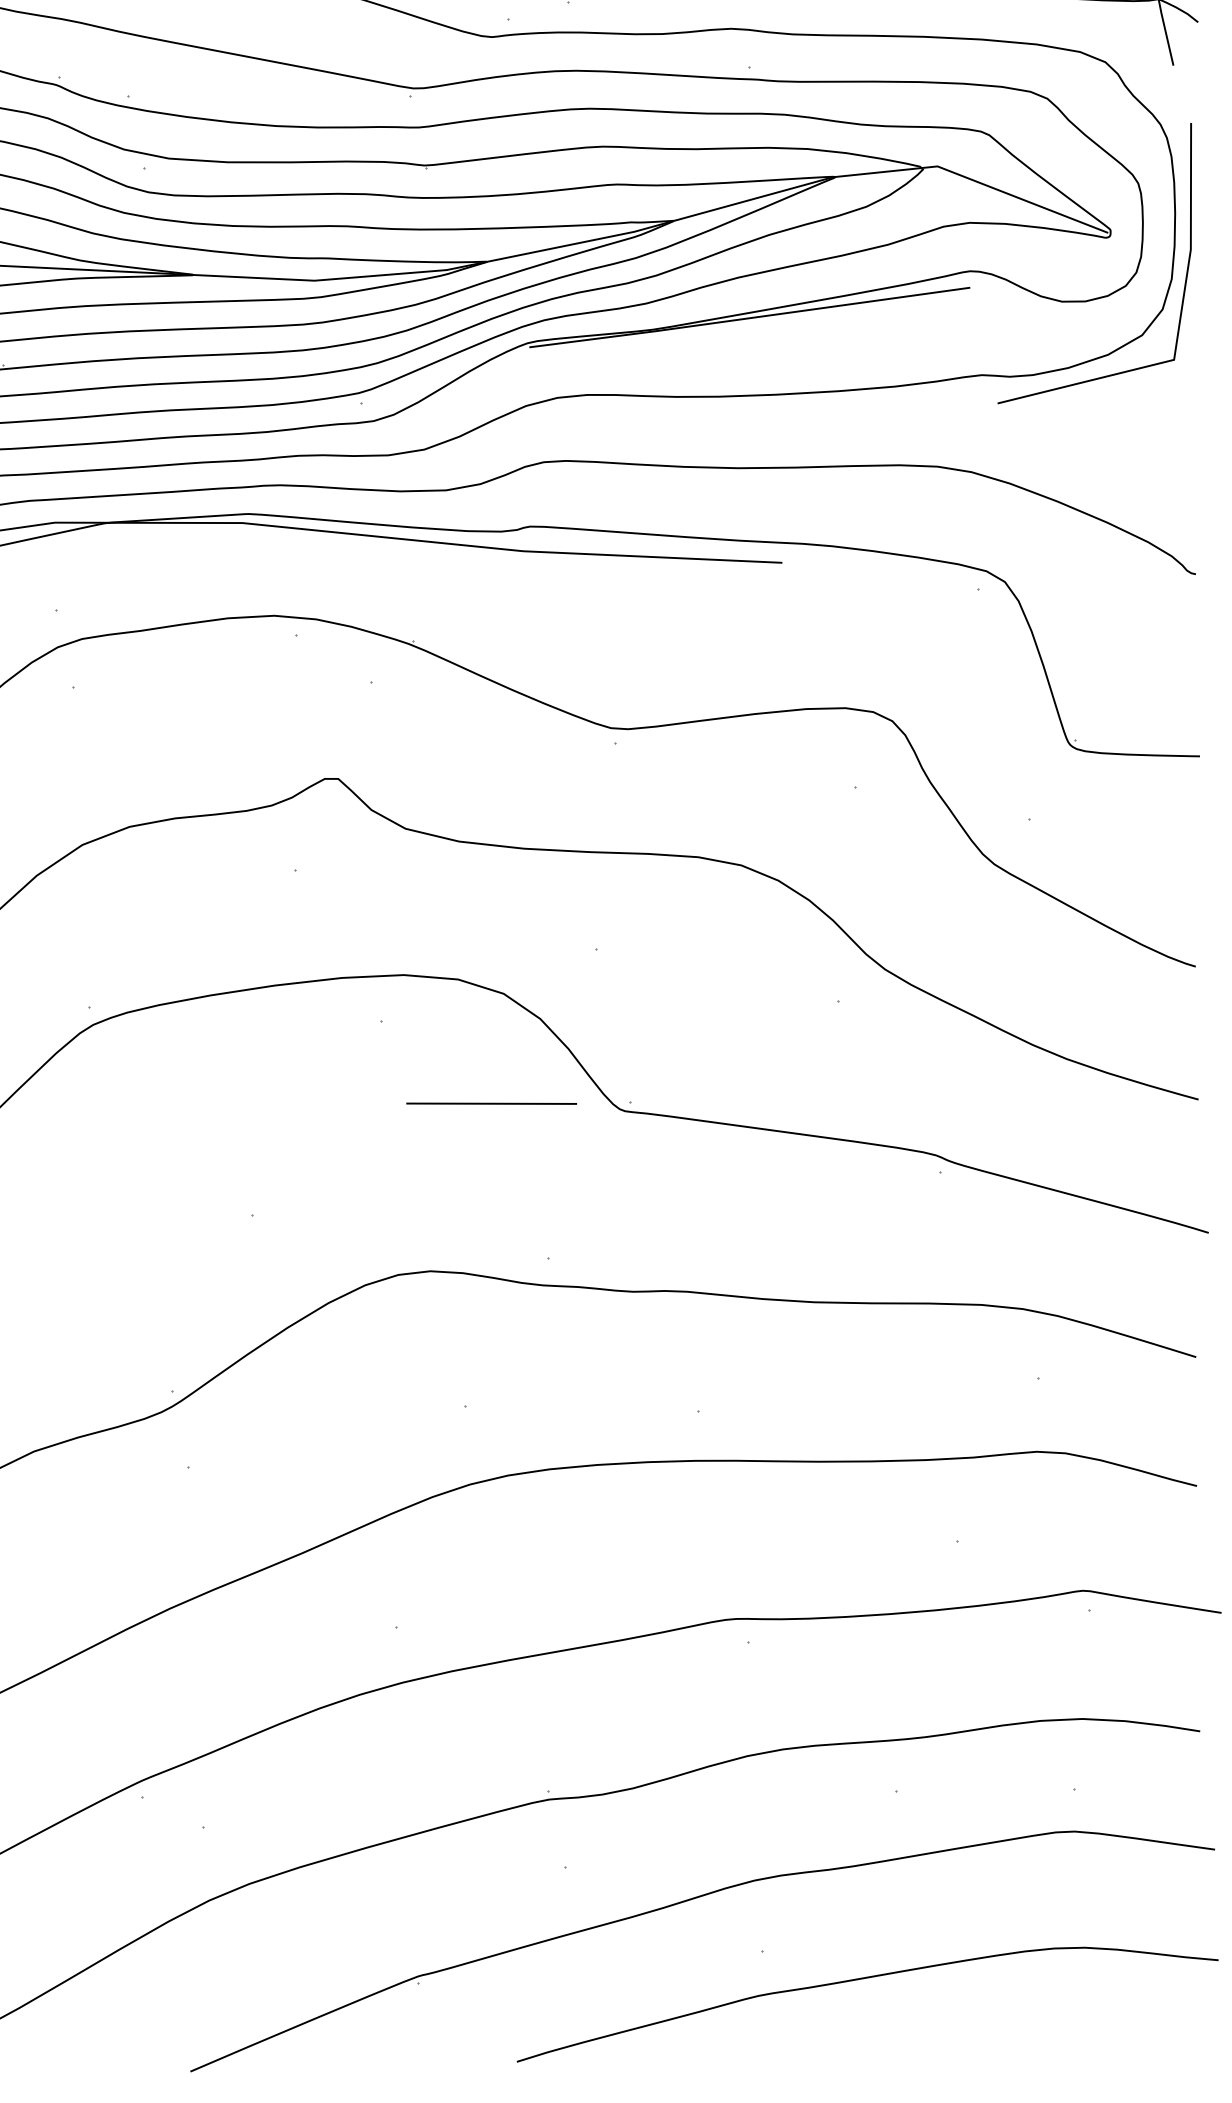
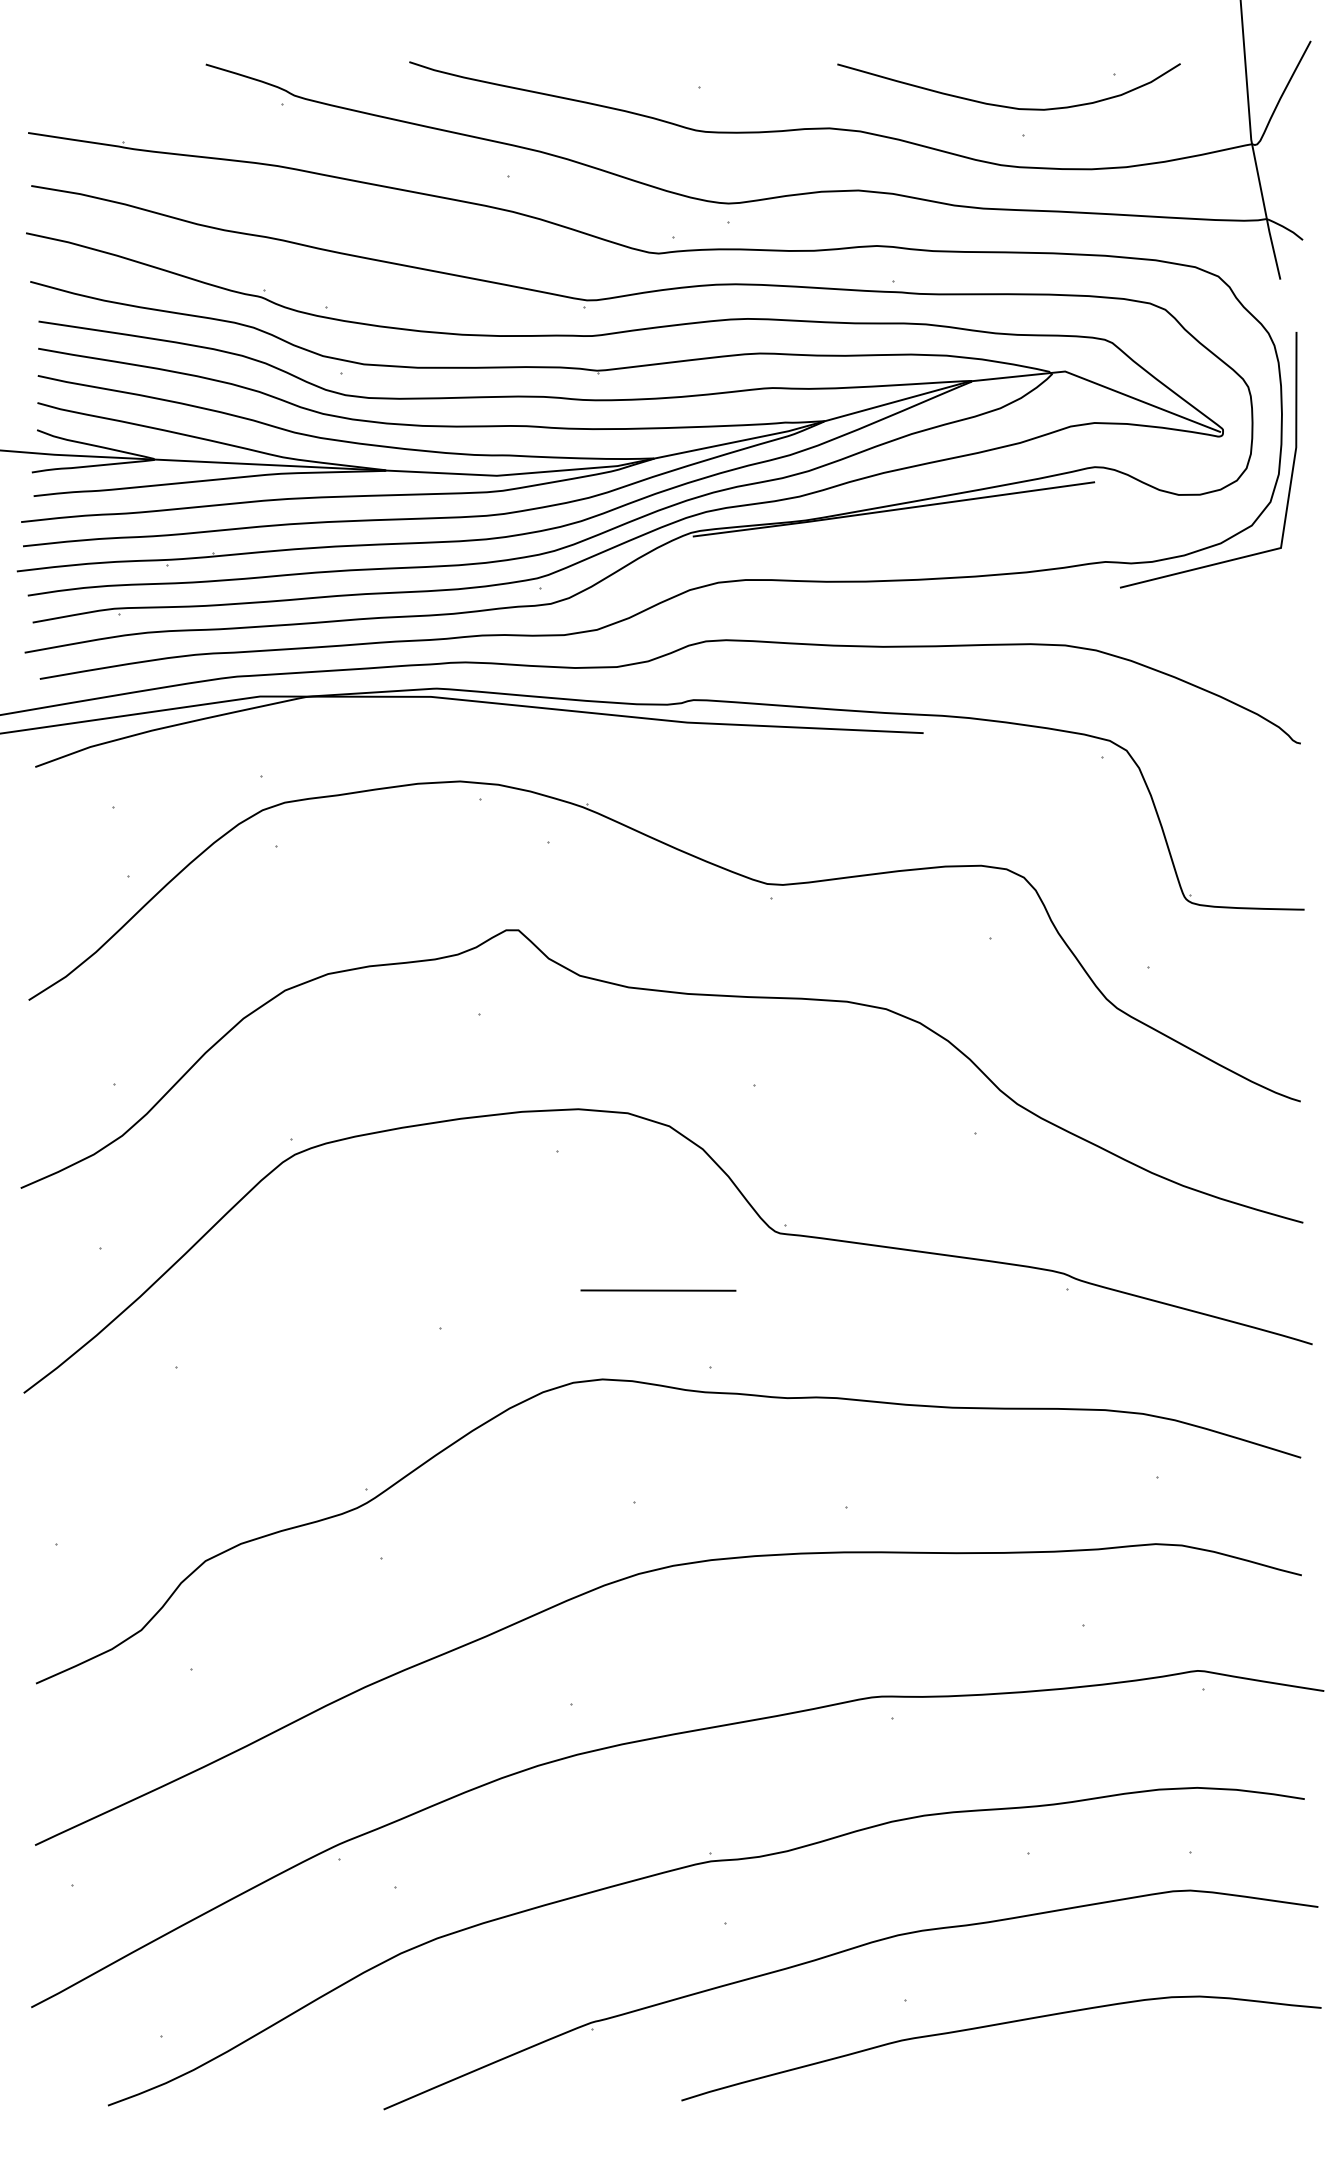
line: (491, 1103) -> (658, 1290), moved

